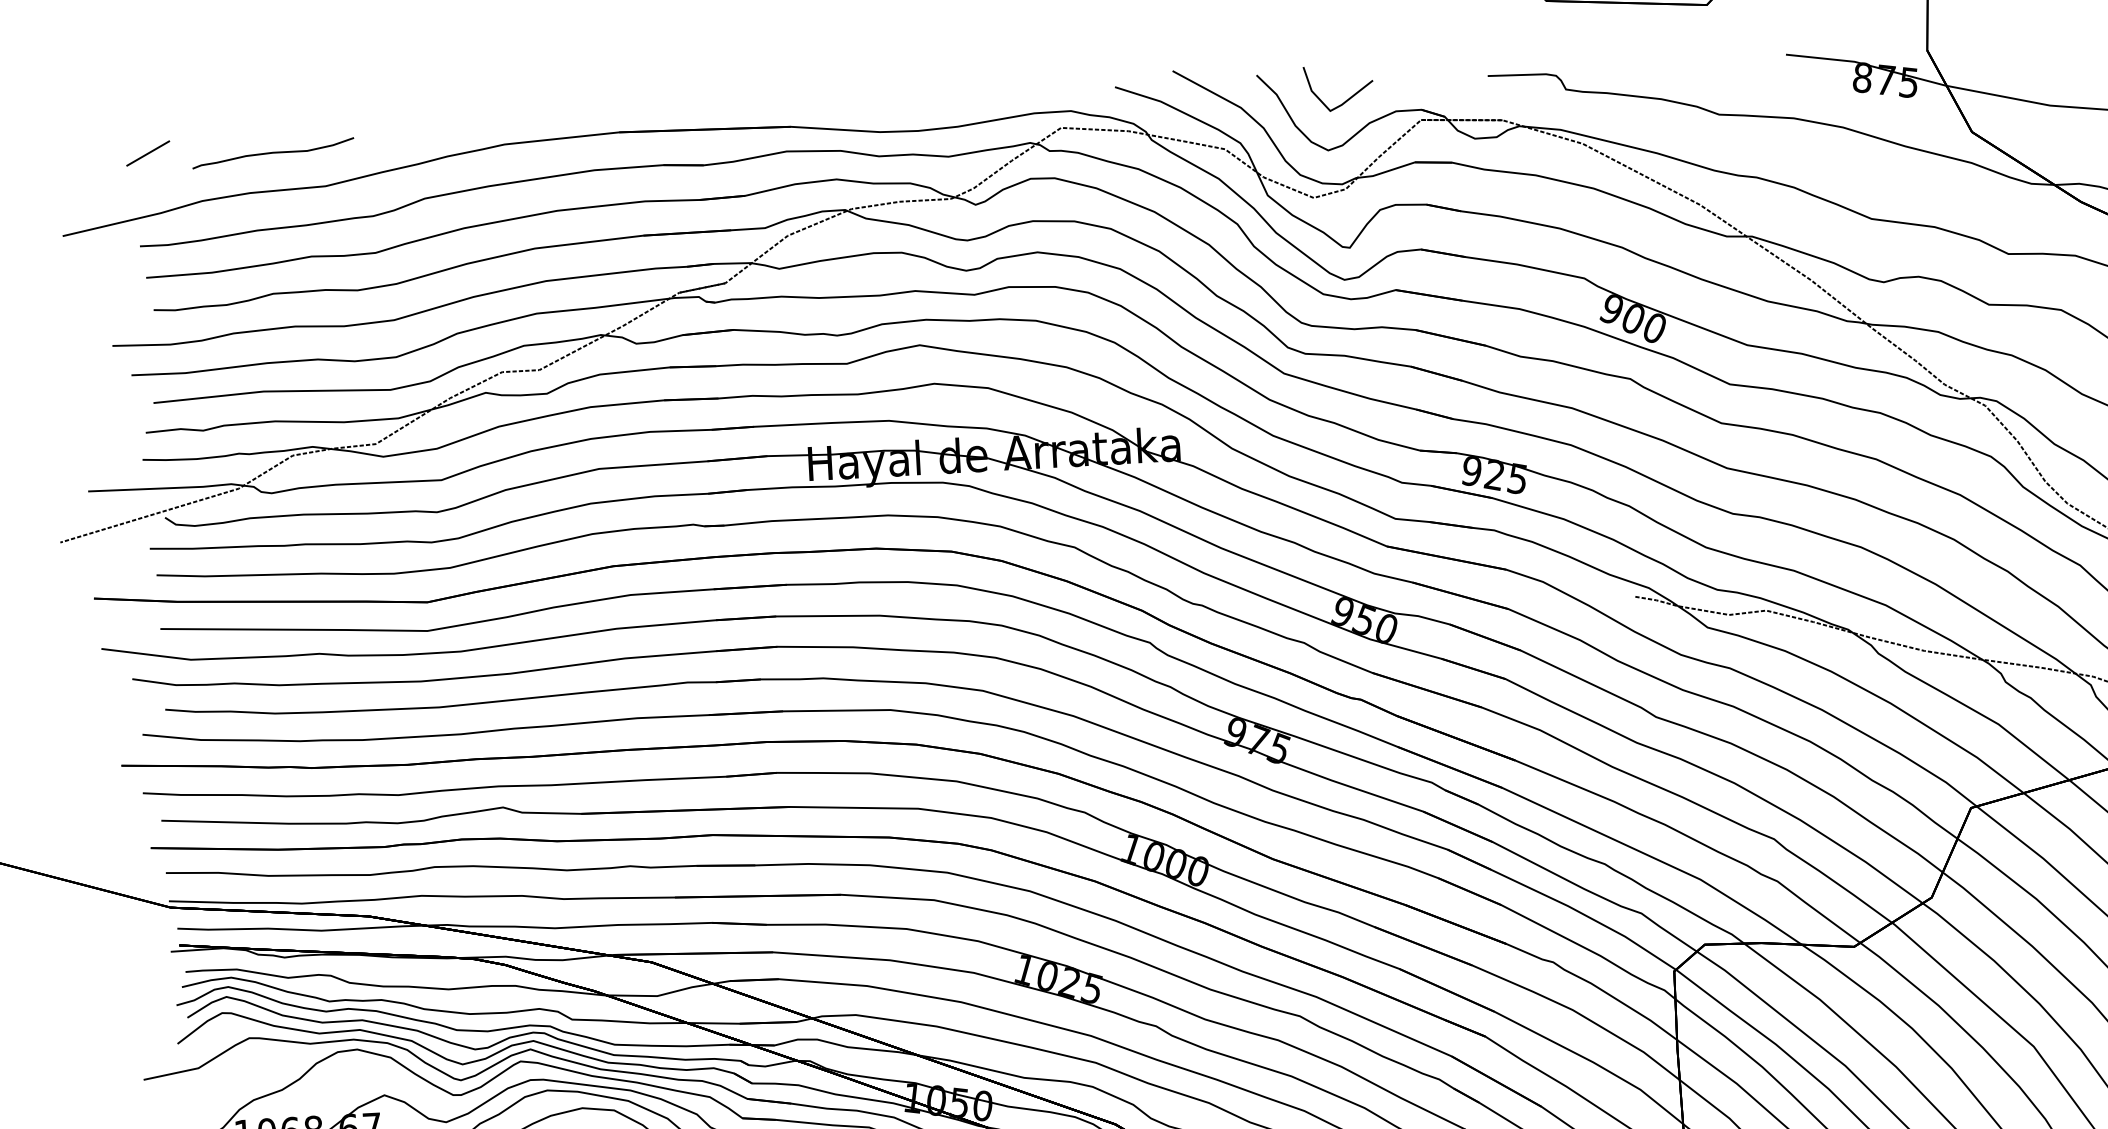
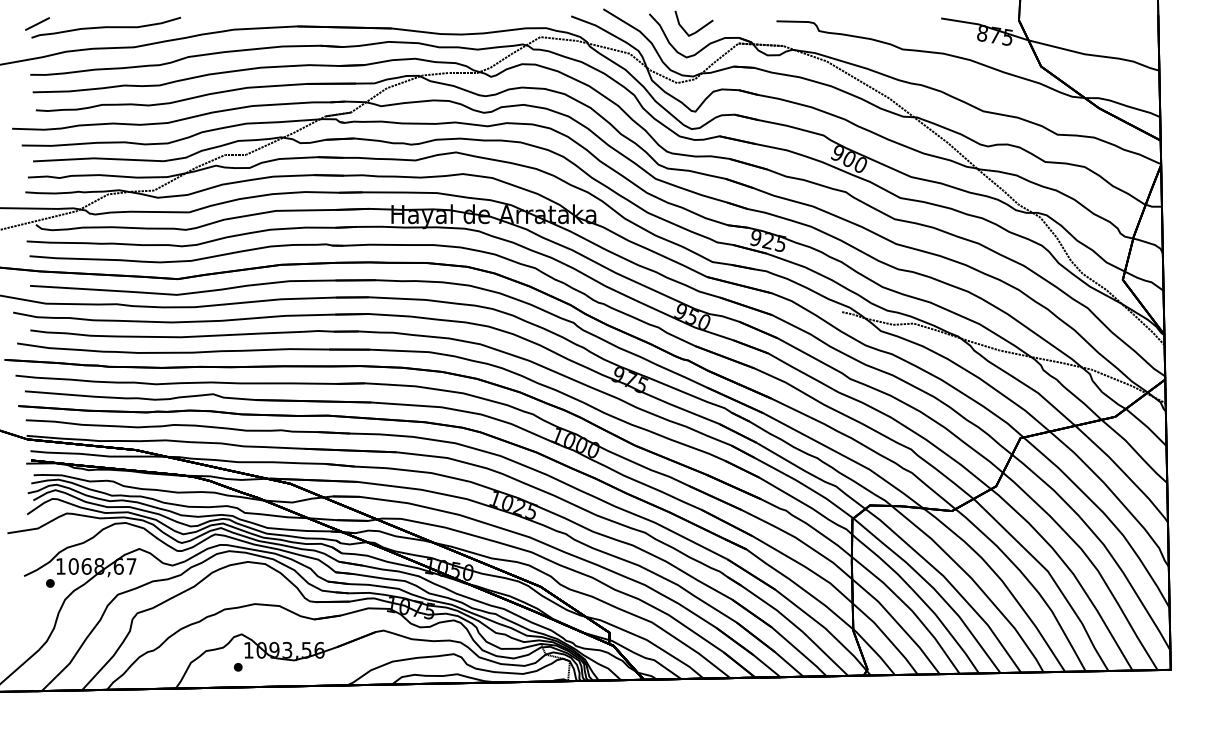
part: (273, 153) -> (106, 27), size x1.67

